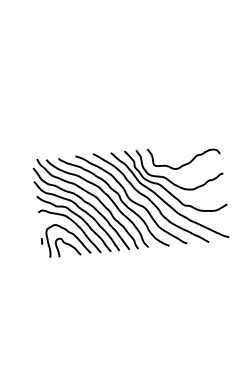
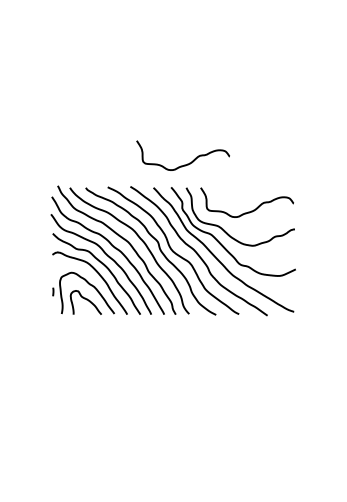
curve: (132, 132) -> (184, 164), added

